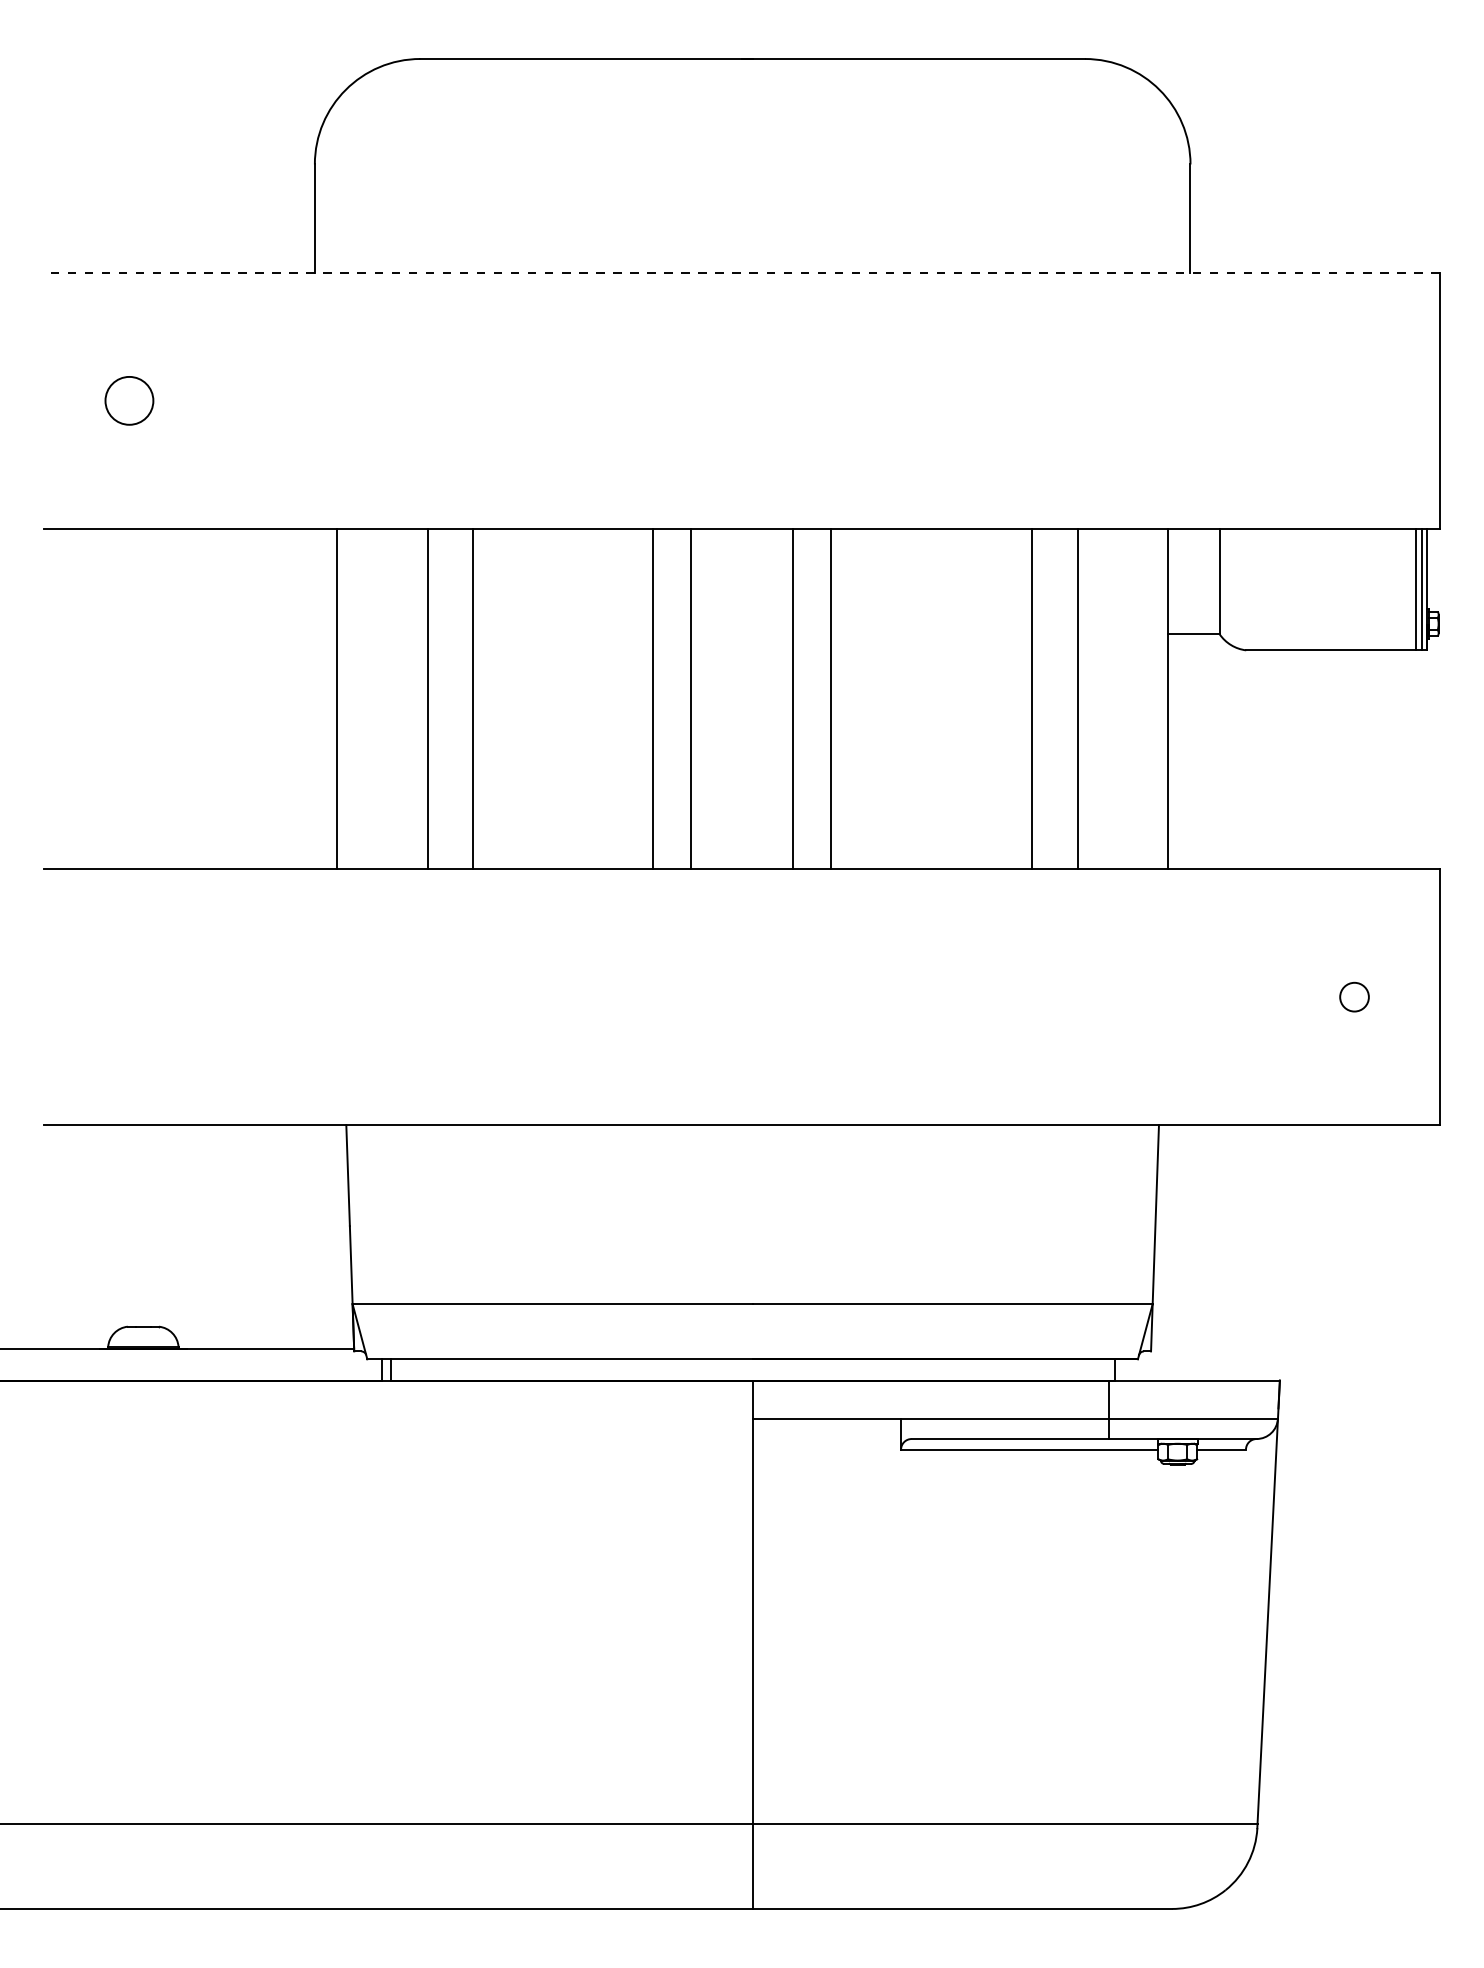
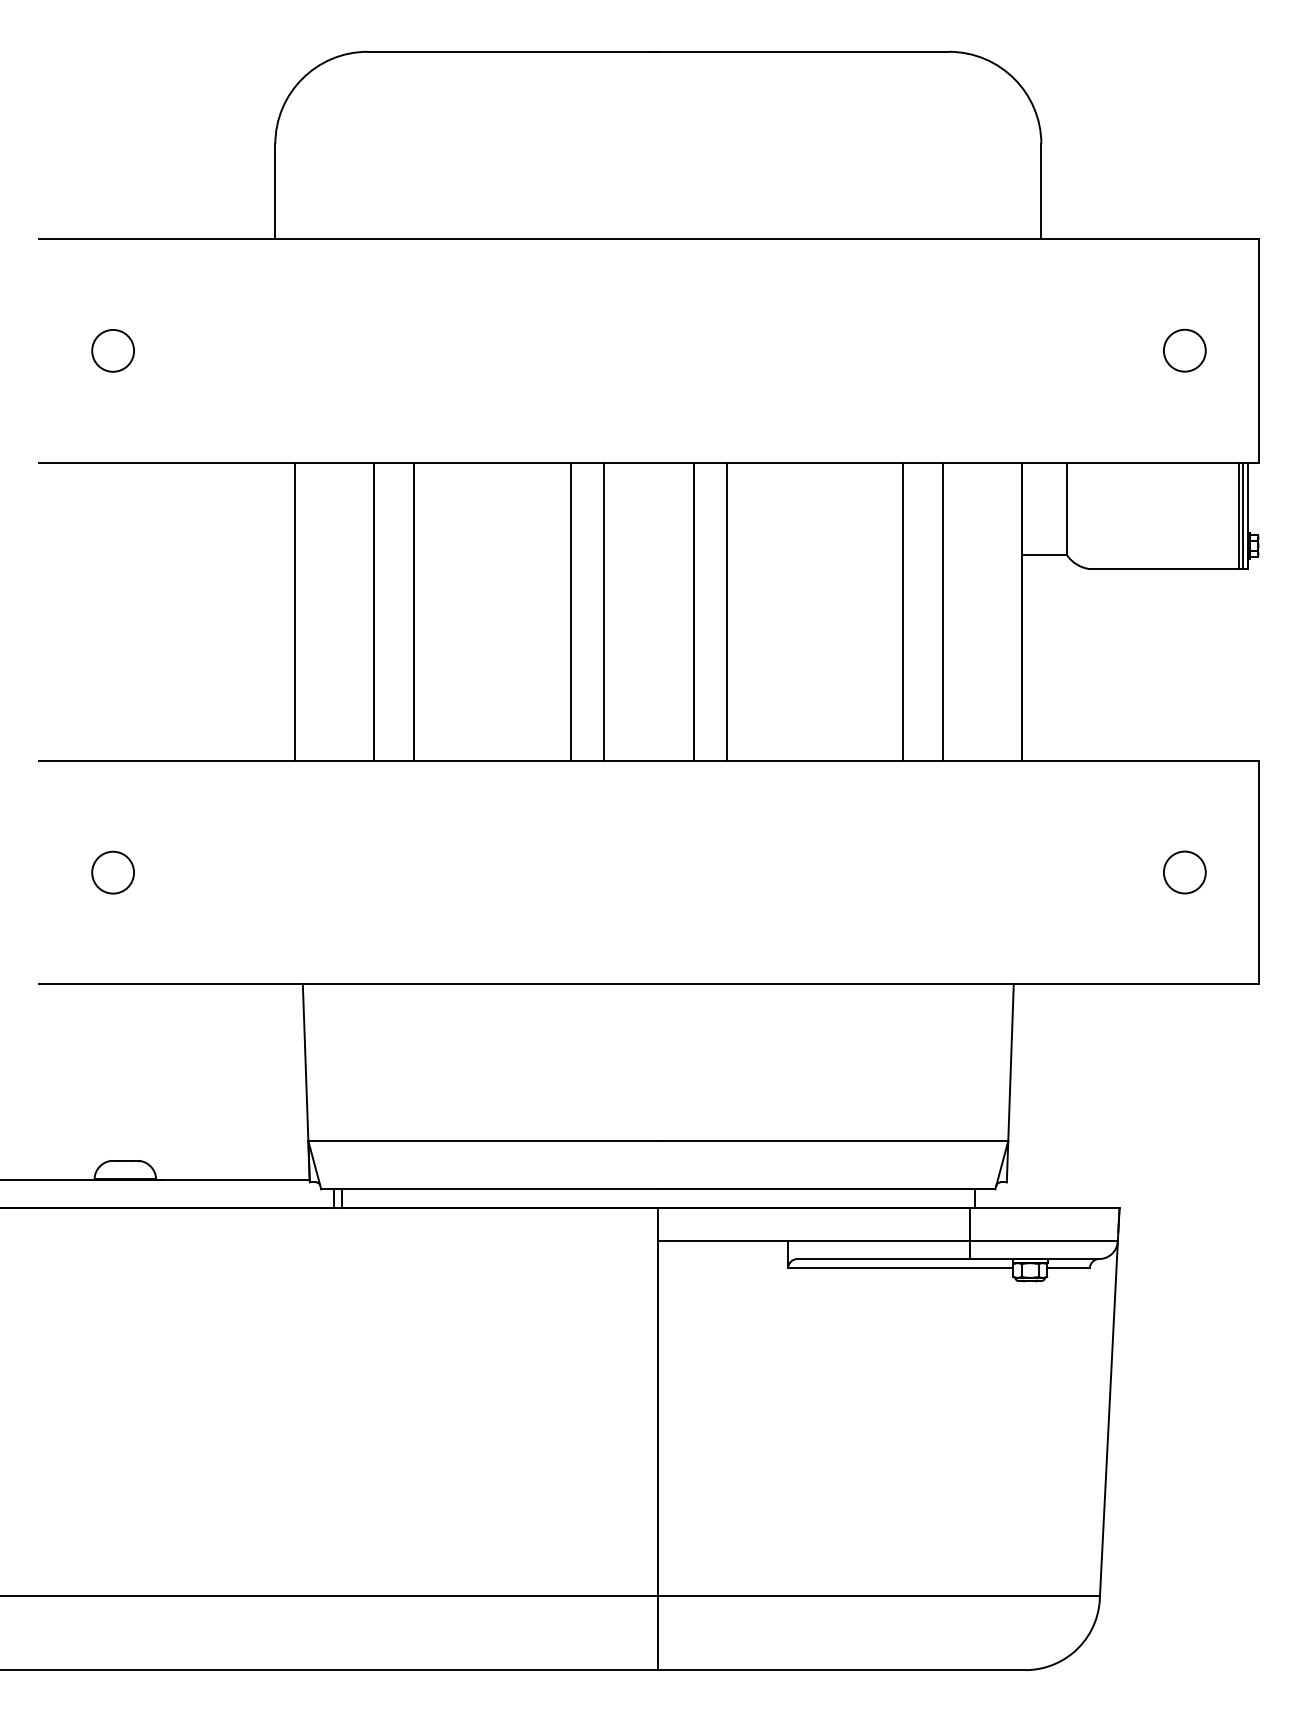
line: (741, 272) -> (648, 238), dashed -> solid
circle: (1354, 400) -> (1184, 350), added
circle: (129, 997) -> (113, 872), added
circle: (1354, 997) -> (1184, 872), size x1.67

